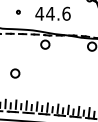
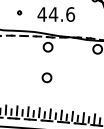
part: (15, 73) -> (47, 77), moved

